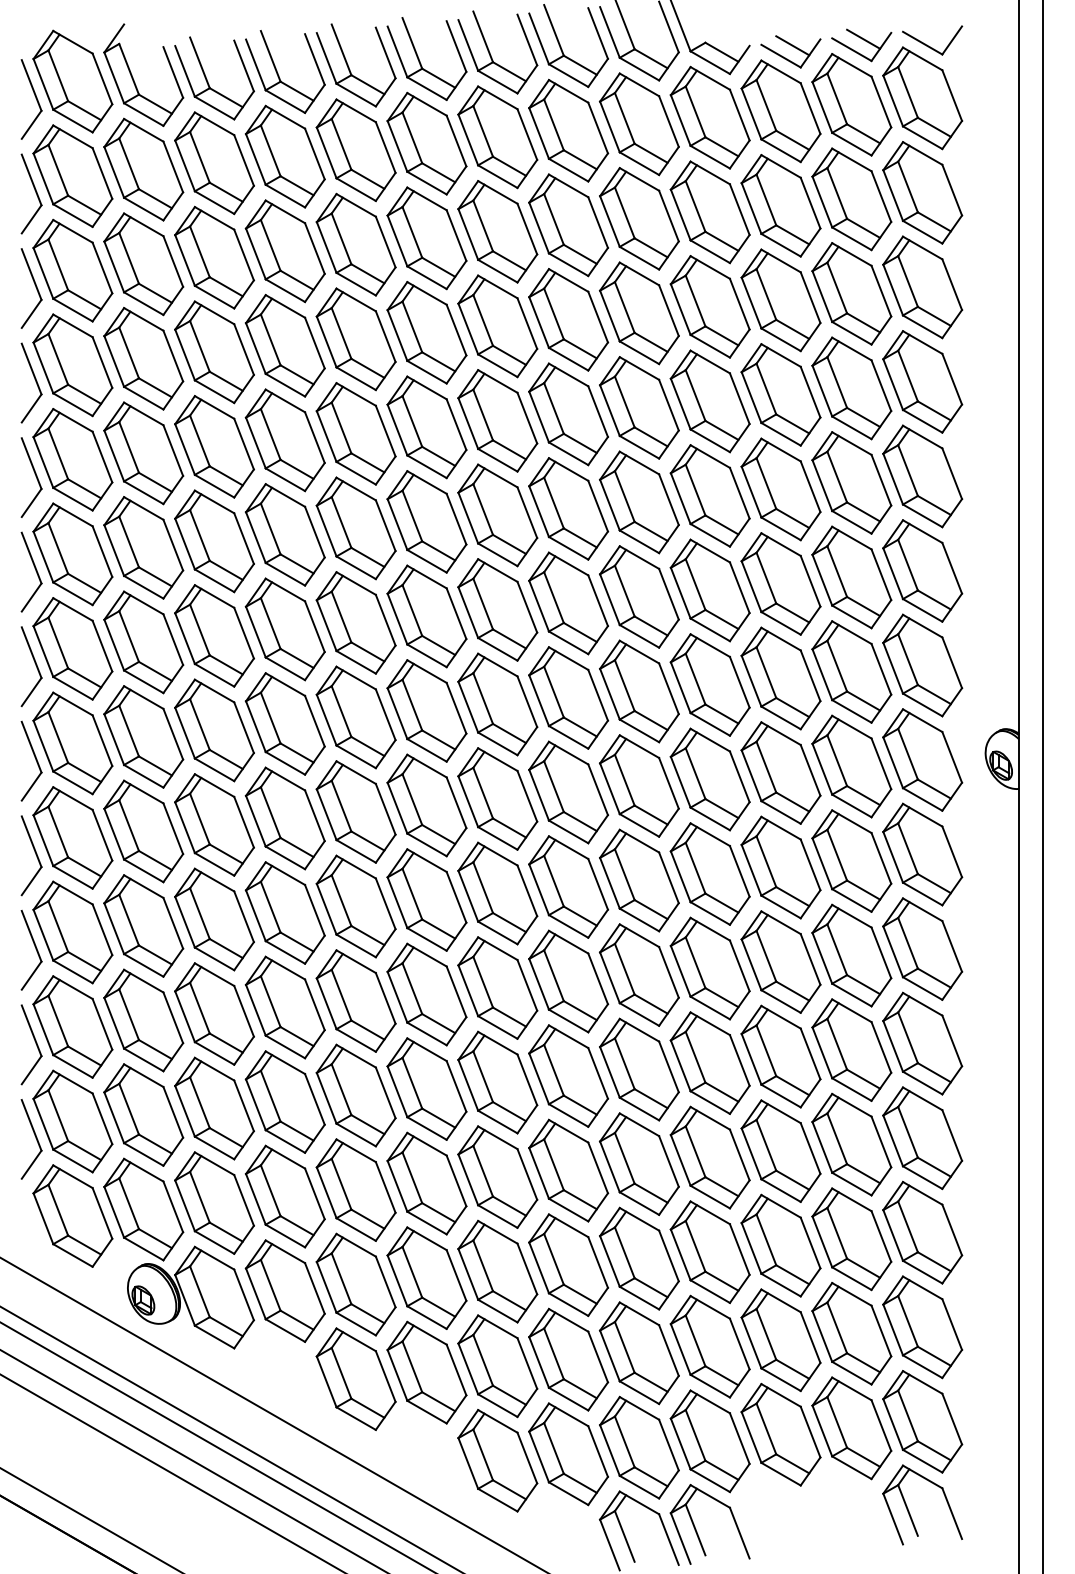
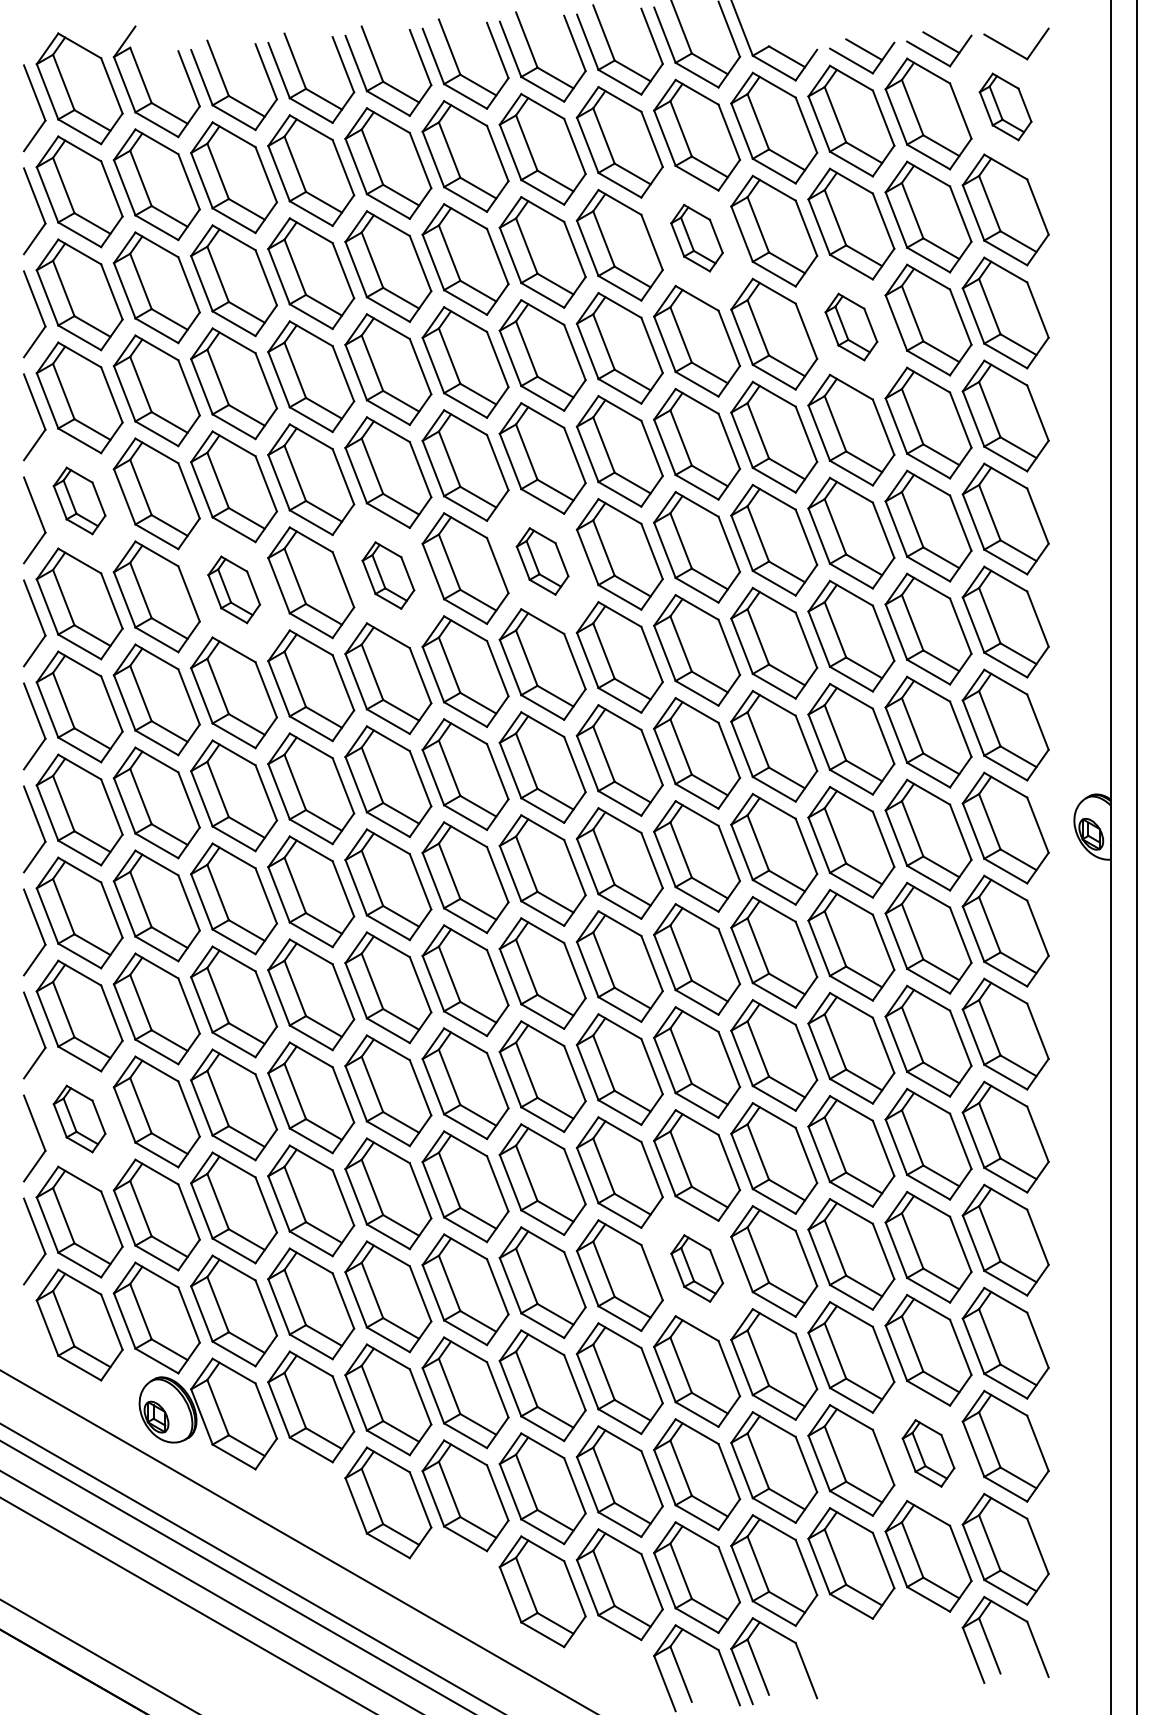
part: (922, 97) -> (1005, 106), size x0.6
part: (638, 218) -> (696, 237), size x0.6
part: (781, 299) -> (851, 326), size x0.6
part: (72, 459) -> (79, 500), size x0.6
part: (497, 515) -> (542, 561), size x0.6
part: (356, 528) -> (388, 575), size x0.6
part: (214, 541) -> (234, 589), size x0.6
part: (72, 1026) -> (79, 1118), size x0.6
part: (639, 1164) -> (697, 1268), size x0.6
part: (851, 1333) -> (928, 1453), size x0.6

